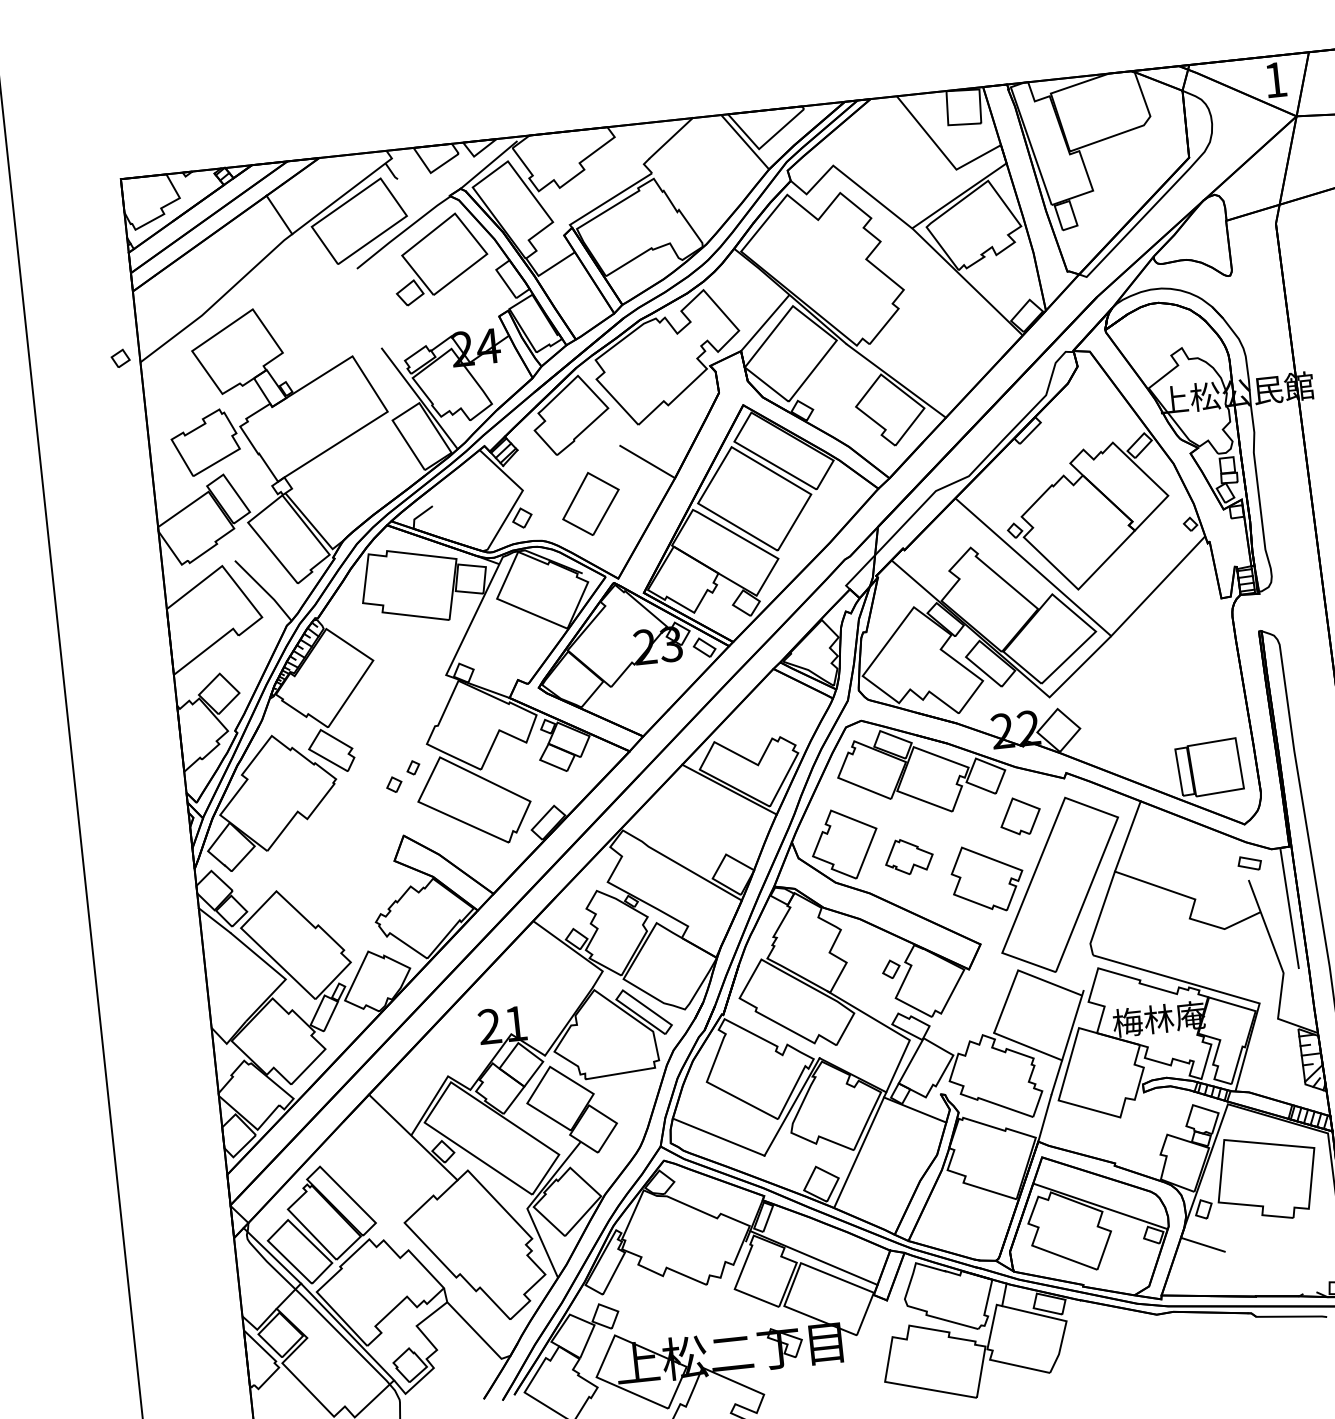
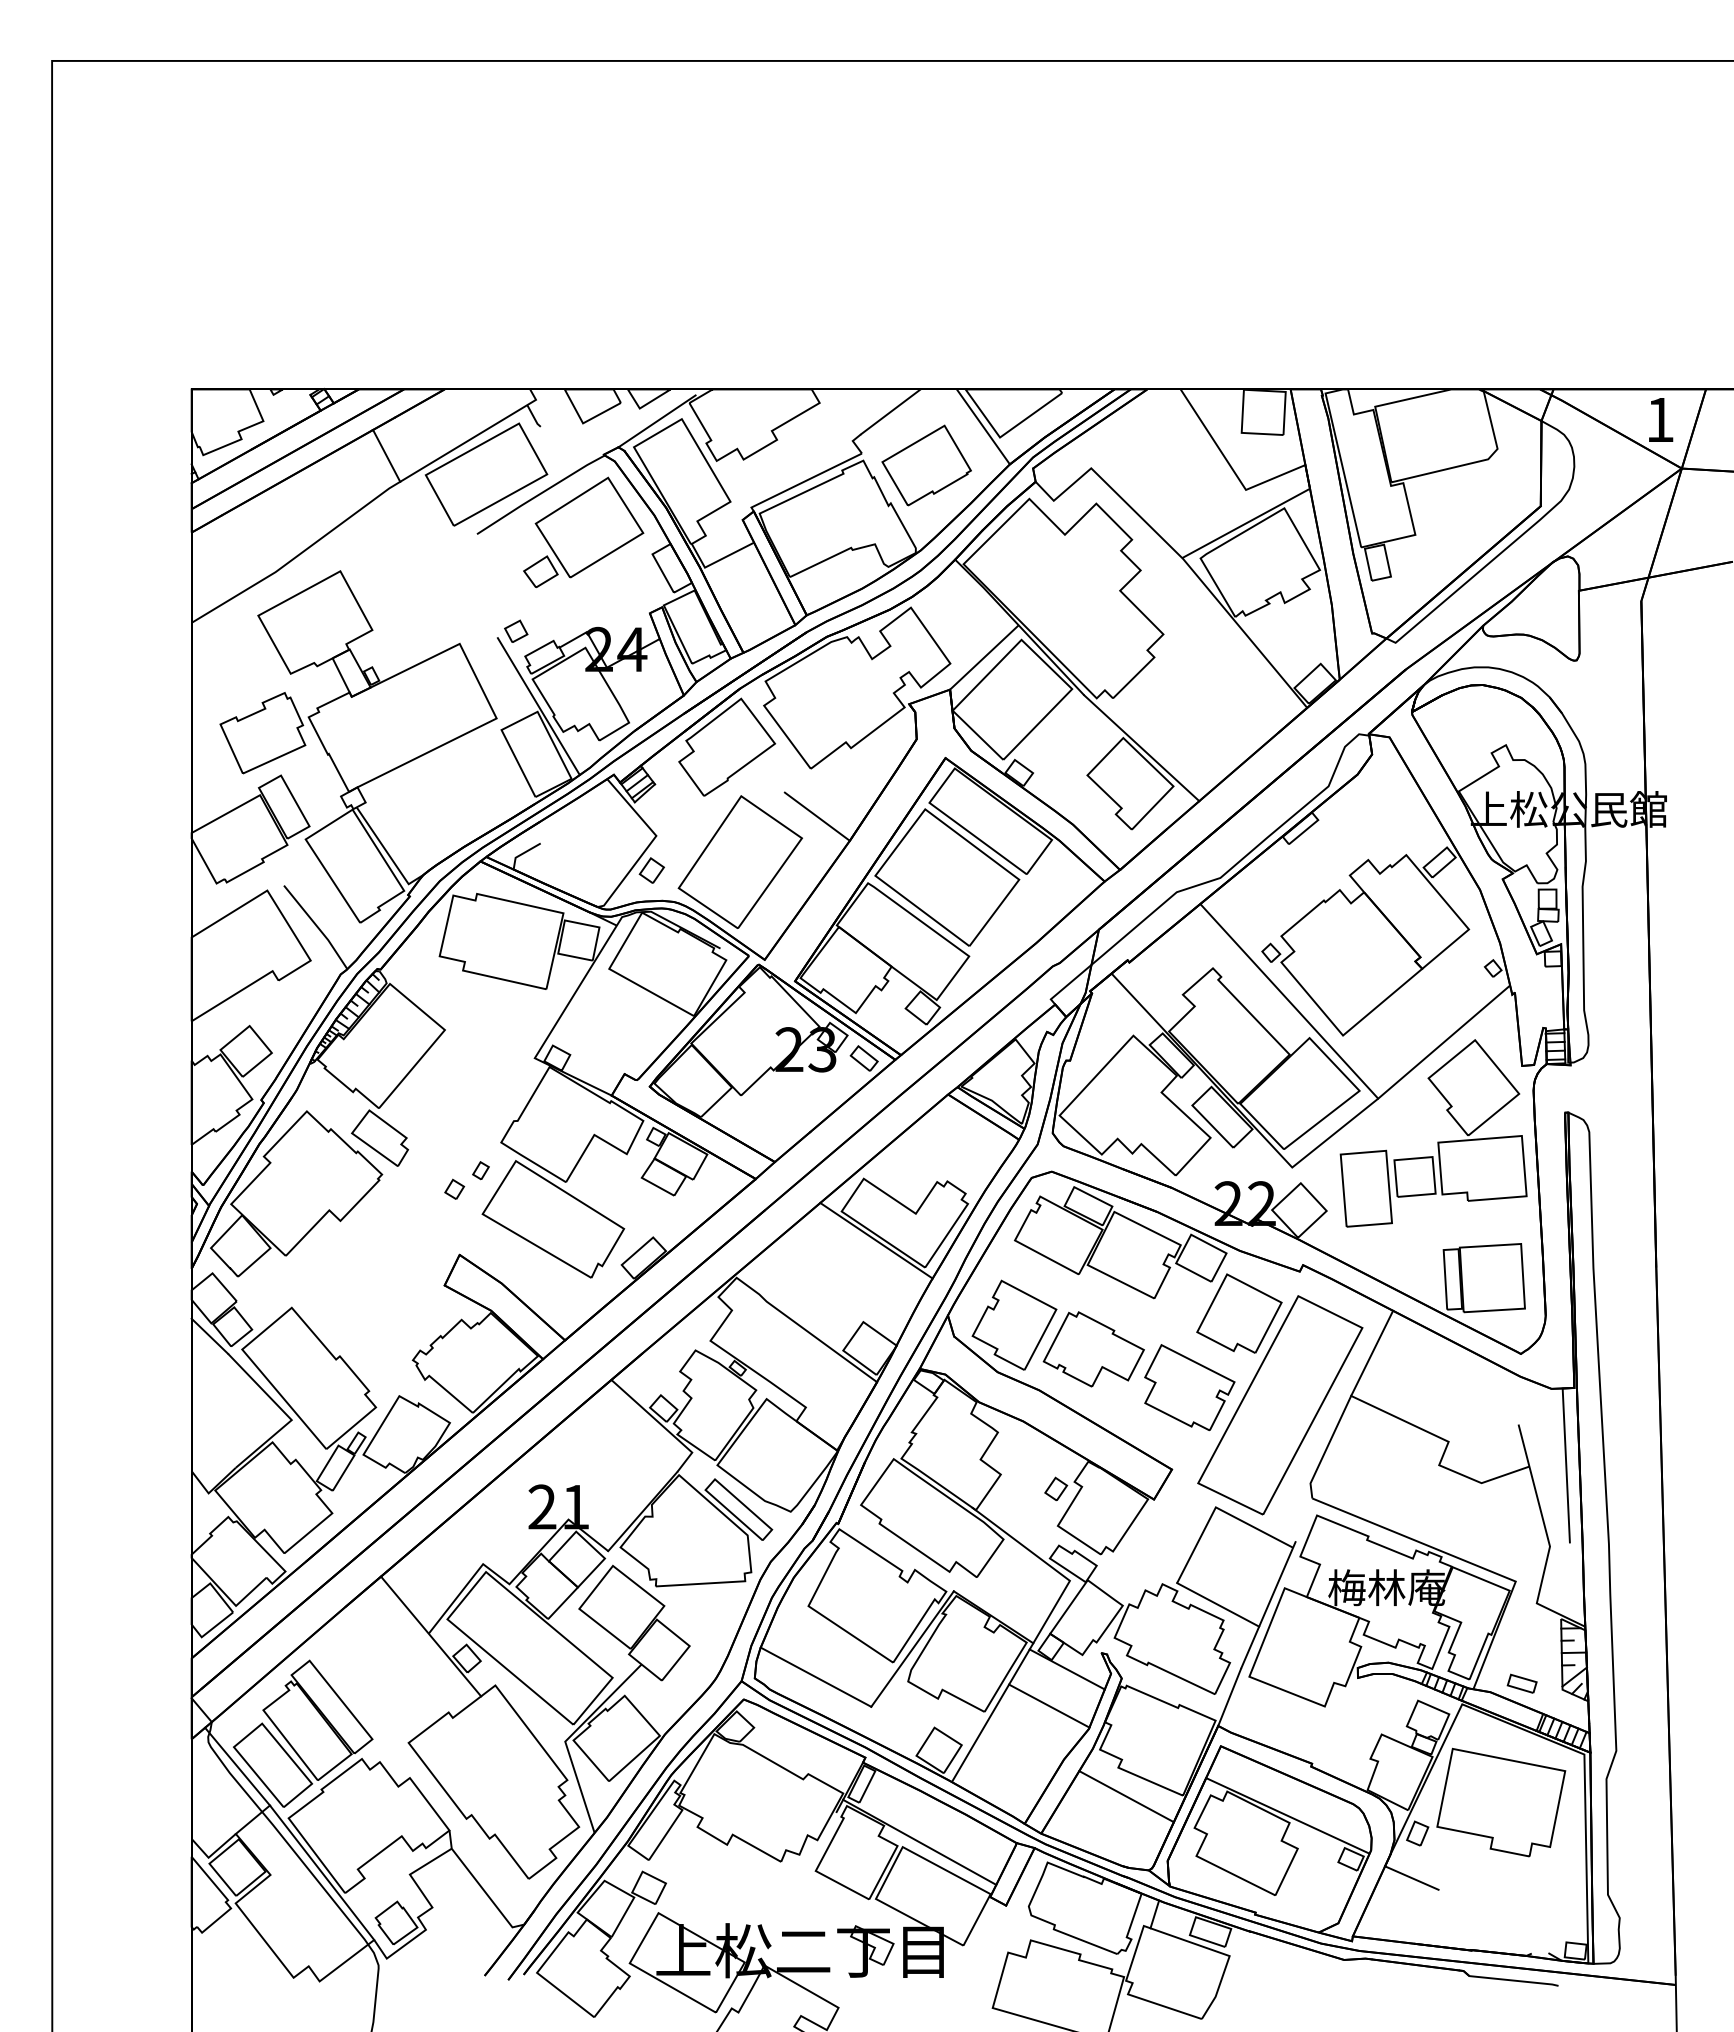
part: (703, 177) -> (926, 465), added
part: (120, 357) -> (516, 630), moved
part: (590, 503) -> (739, 861), size x1.67
part: (1161, 664) -> (1437, 1141), added
part: (1020, 816) -> (1239, 1313), size x1.67
part: (908, 856) -> (1093, 1349), size x1.67
part: (1249, 863) -> (1521, 1683), moved
line: (904, 1139) -> (1049, 1705), added
line: (972, 1204) -> (1126, 1796), added

